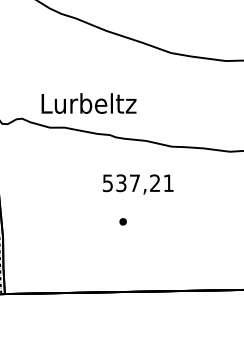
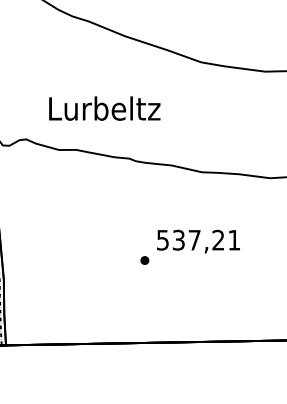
text: (88, 103) -> (104, 108), moved
text: (138, 184) -> (198, 241), moved

